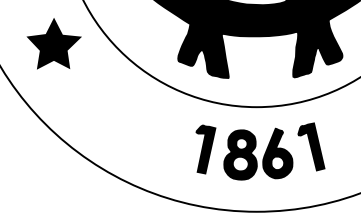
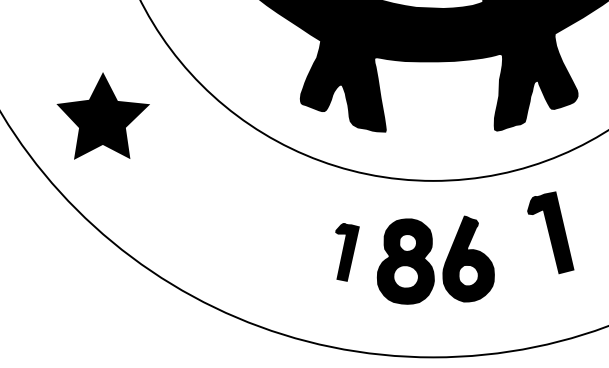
part: (53, 43) -> (102, 115), moved
part: (311, 146) -> (550, 232), moved
part: (205, 149) -> (346, 252), size x0.7

